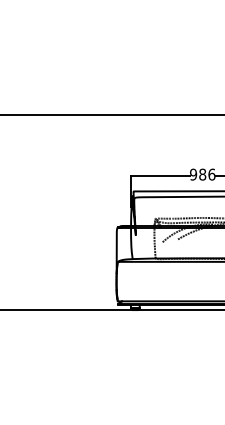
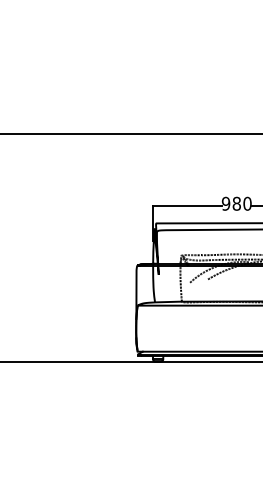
text: (211, 174) -> (247, 203), 986 -> 980

